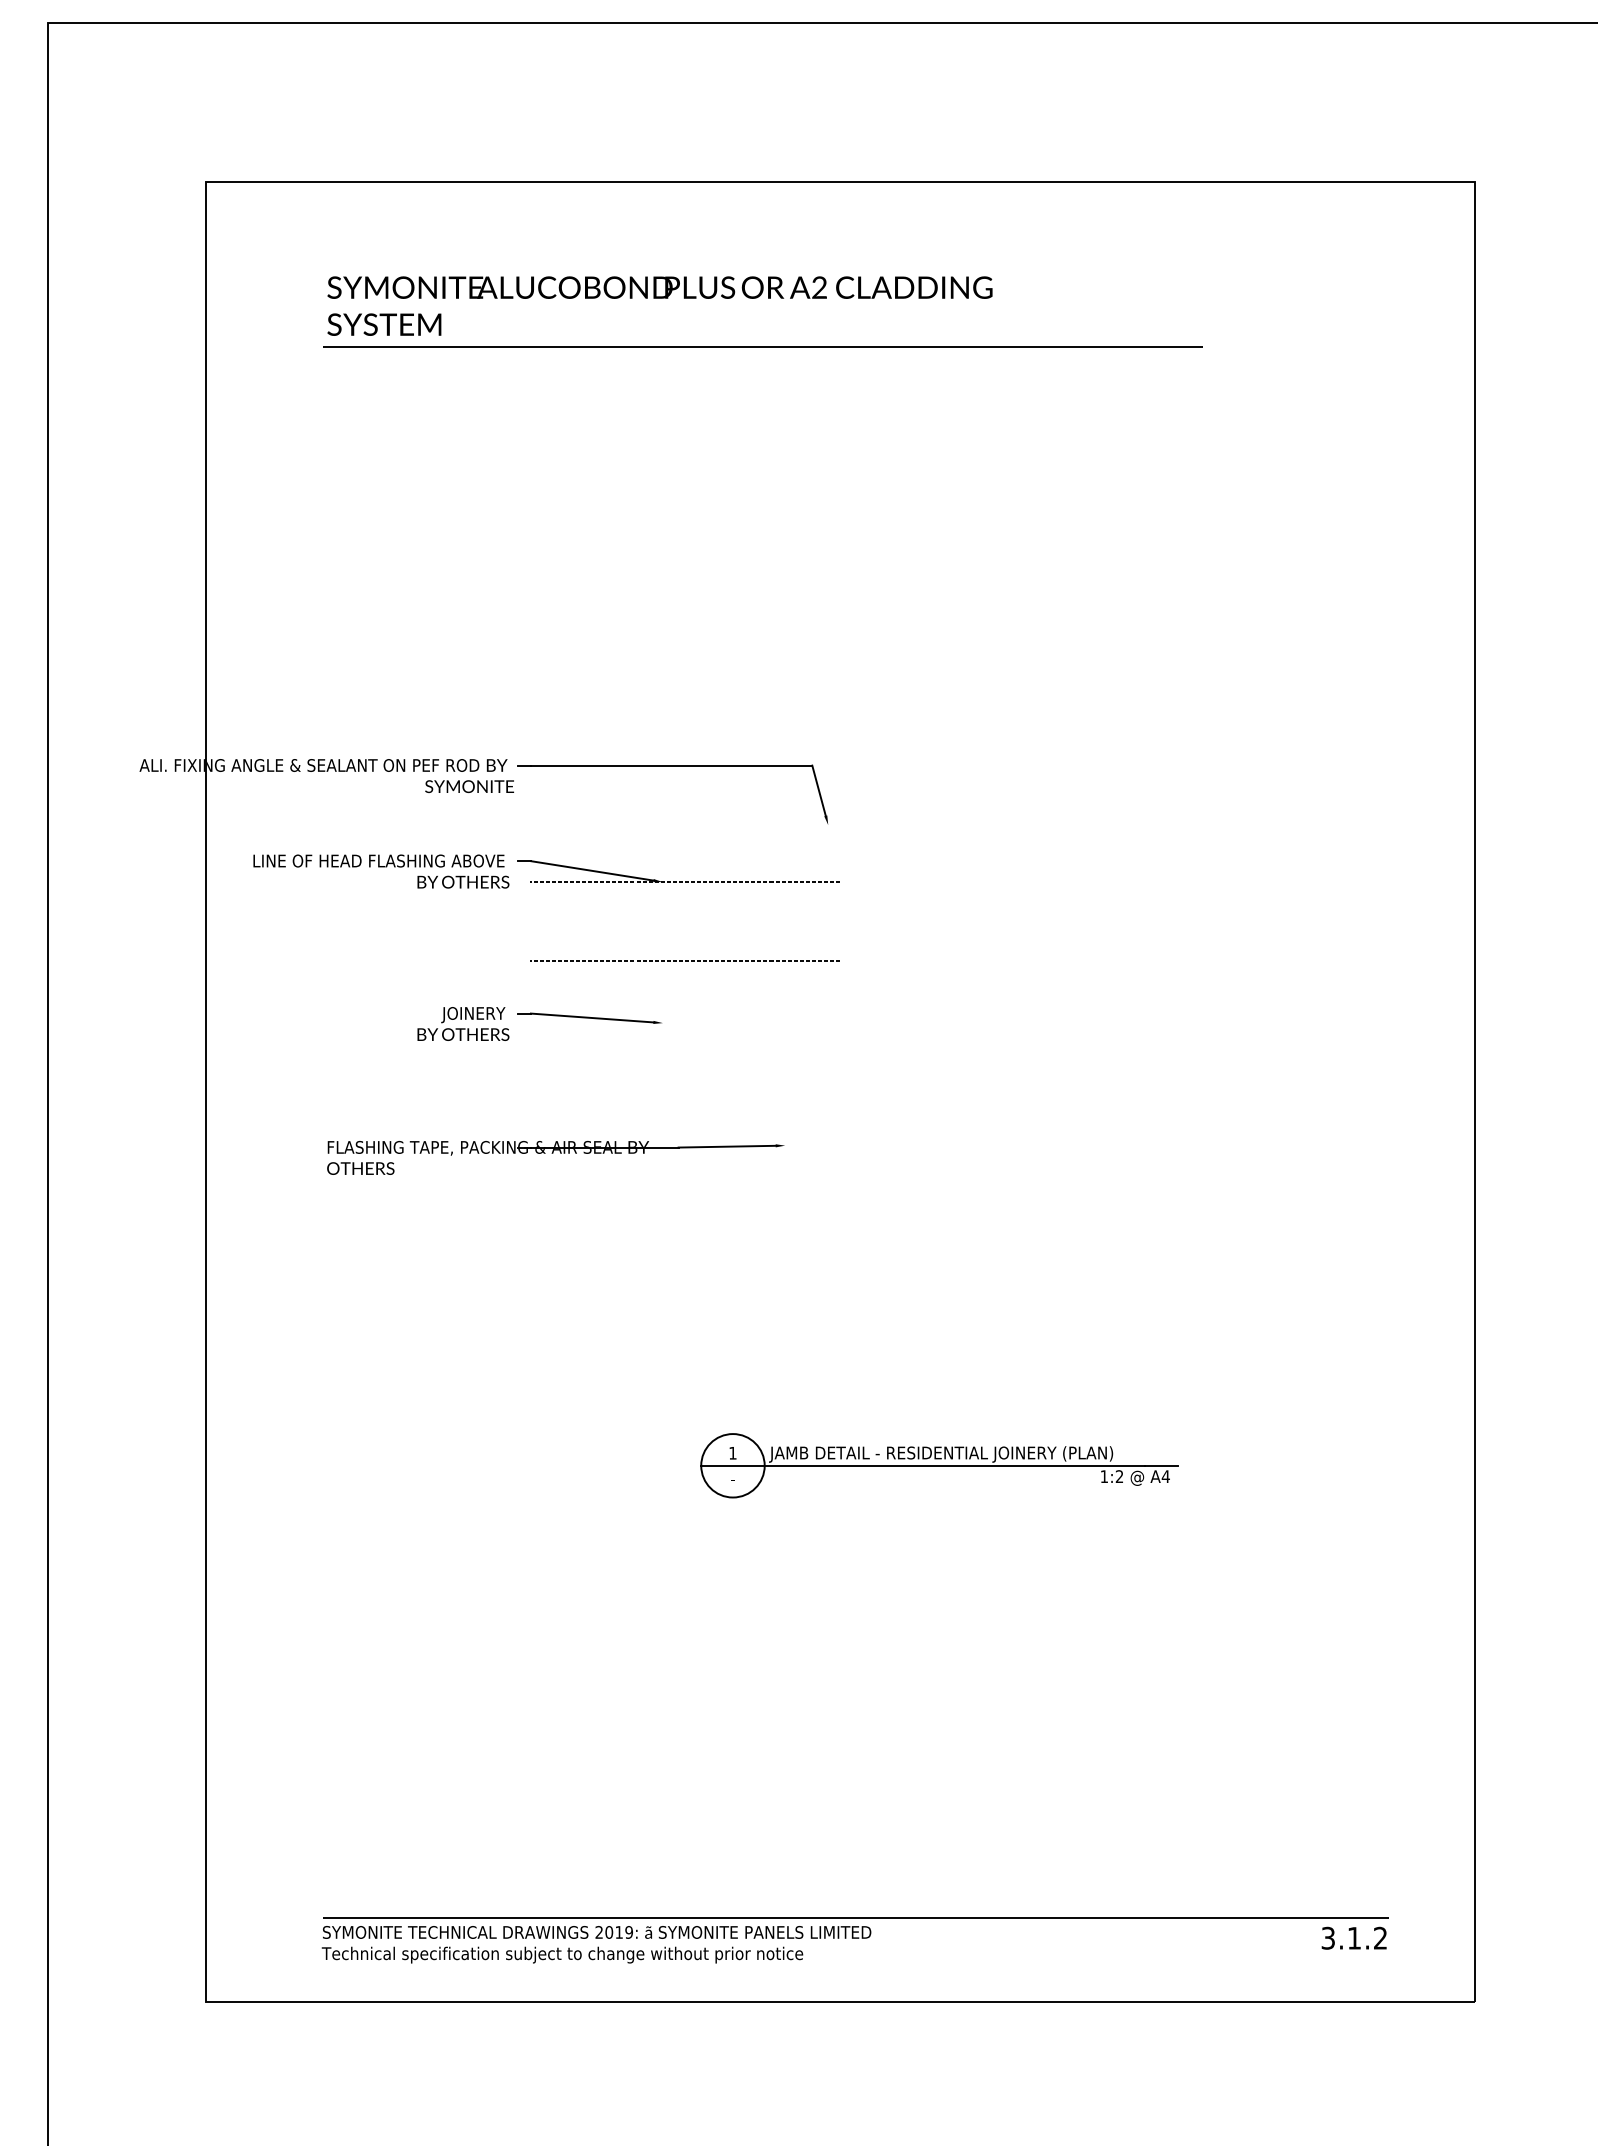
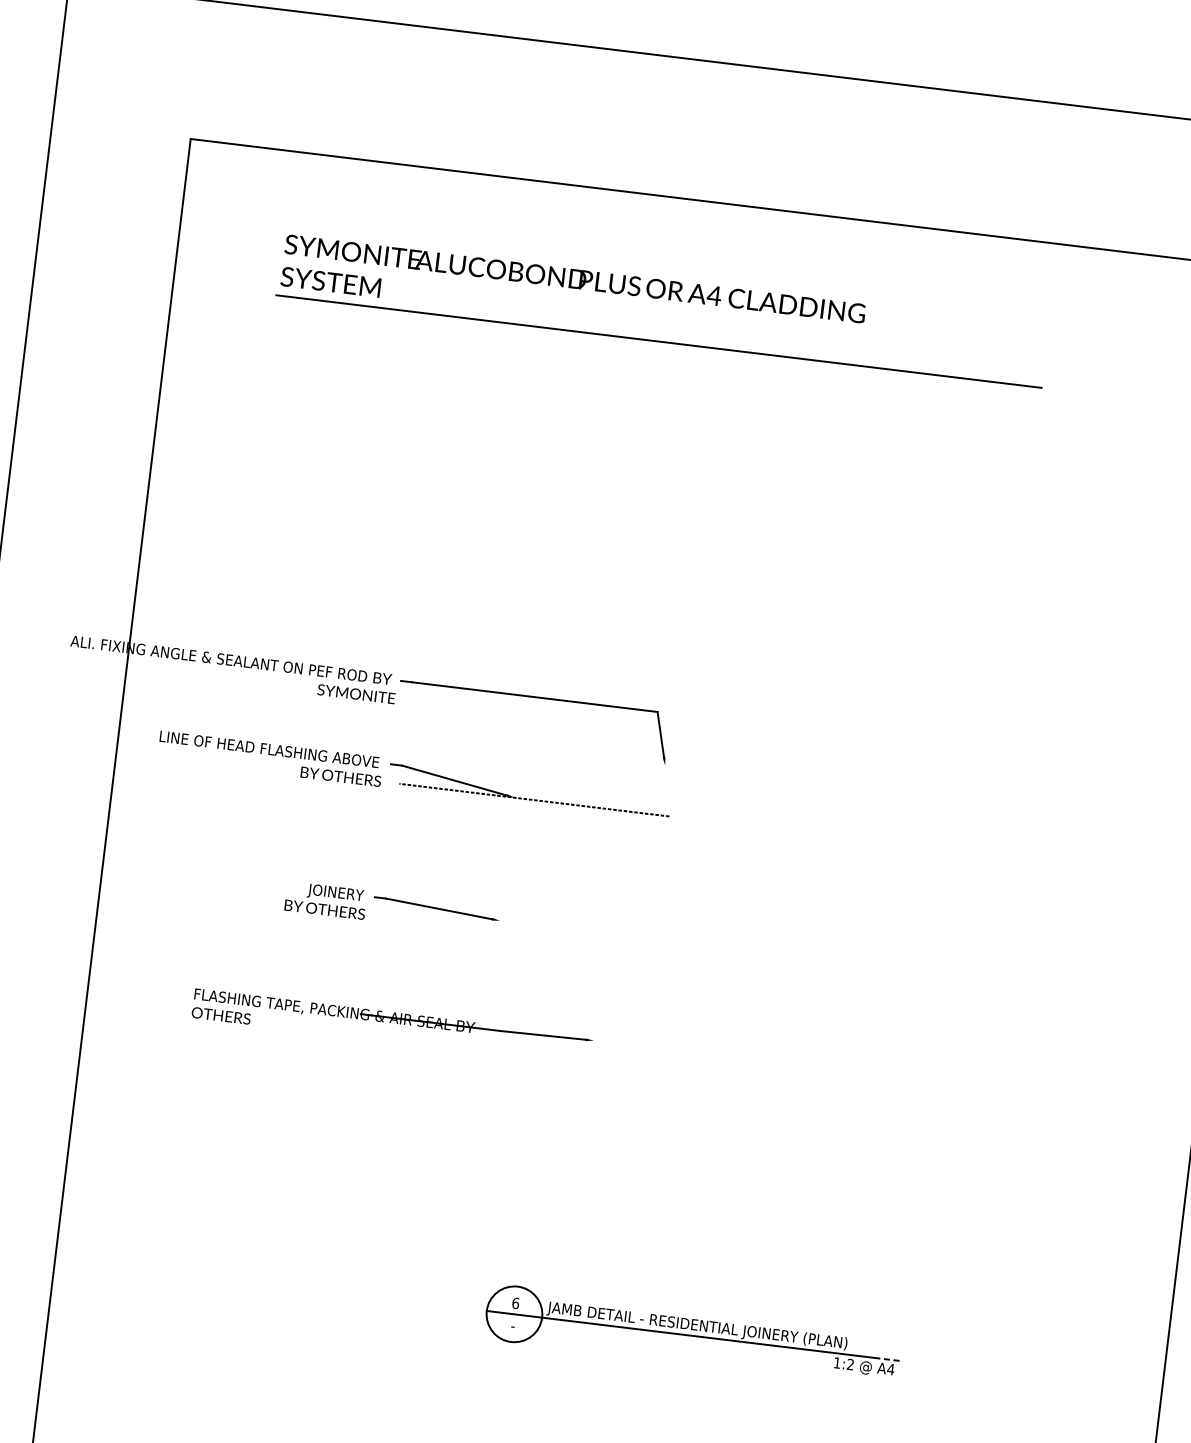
text: (819, 287) -> (714, 295), A2 -> A4
line: (685, 961) -> (526, 869), removed
text: (732, 1452) -> (515, 1302), 1 -> 6
line: (1162, 1465) -> (889, 1359), solid -> dashed

